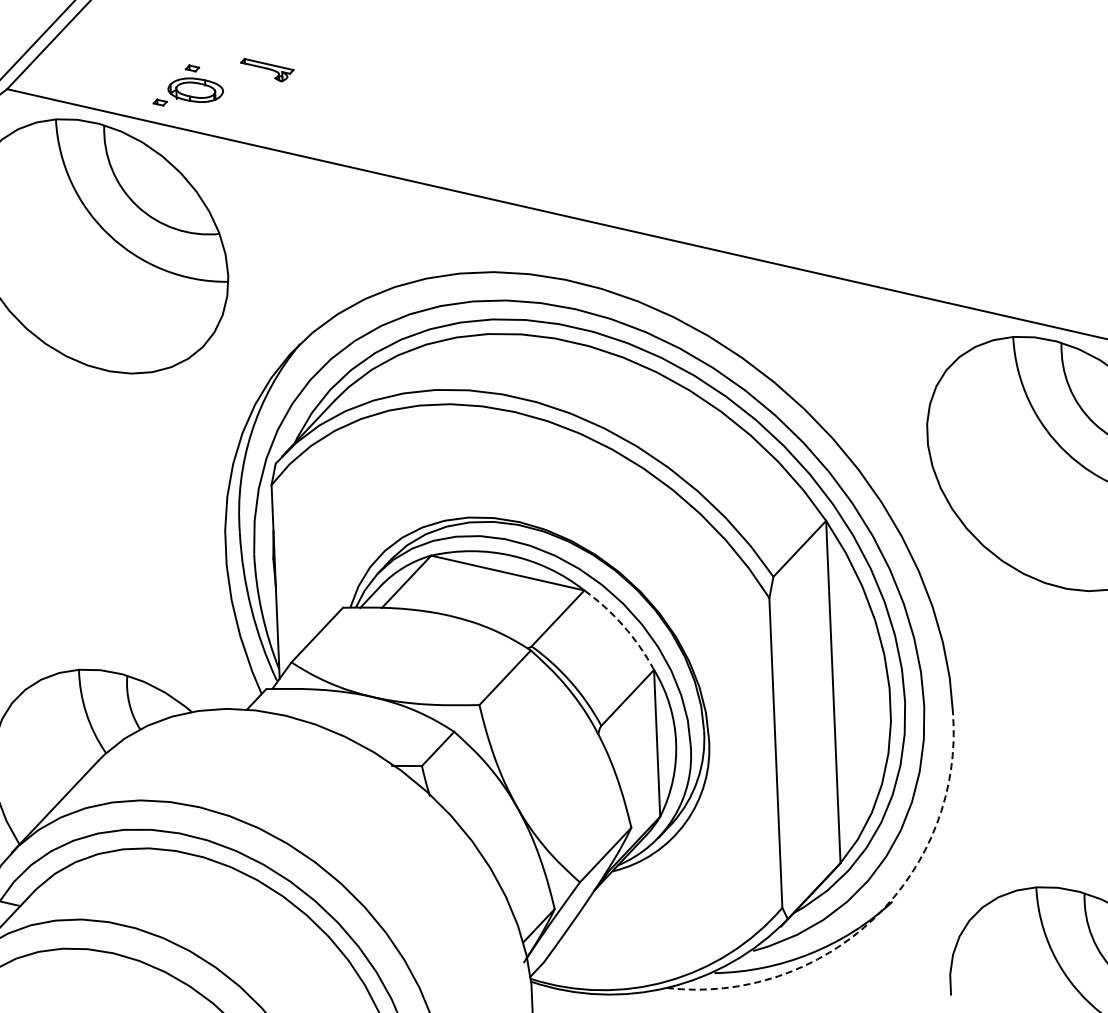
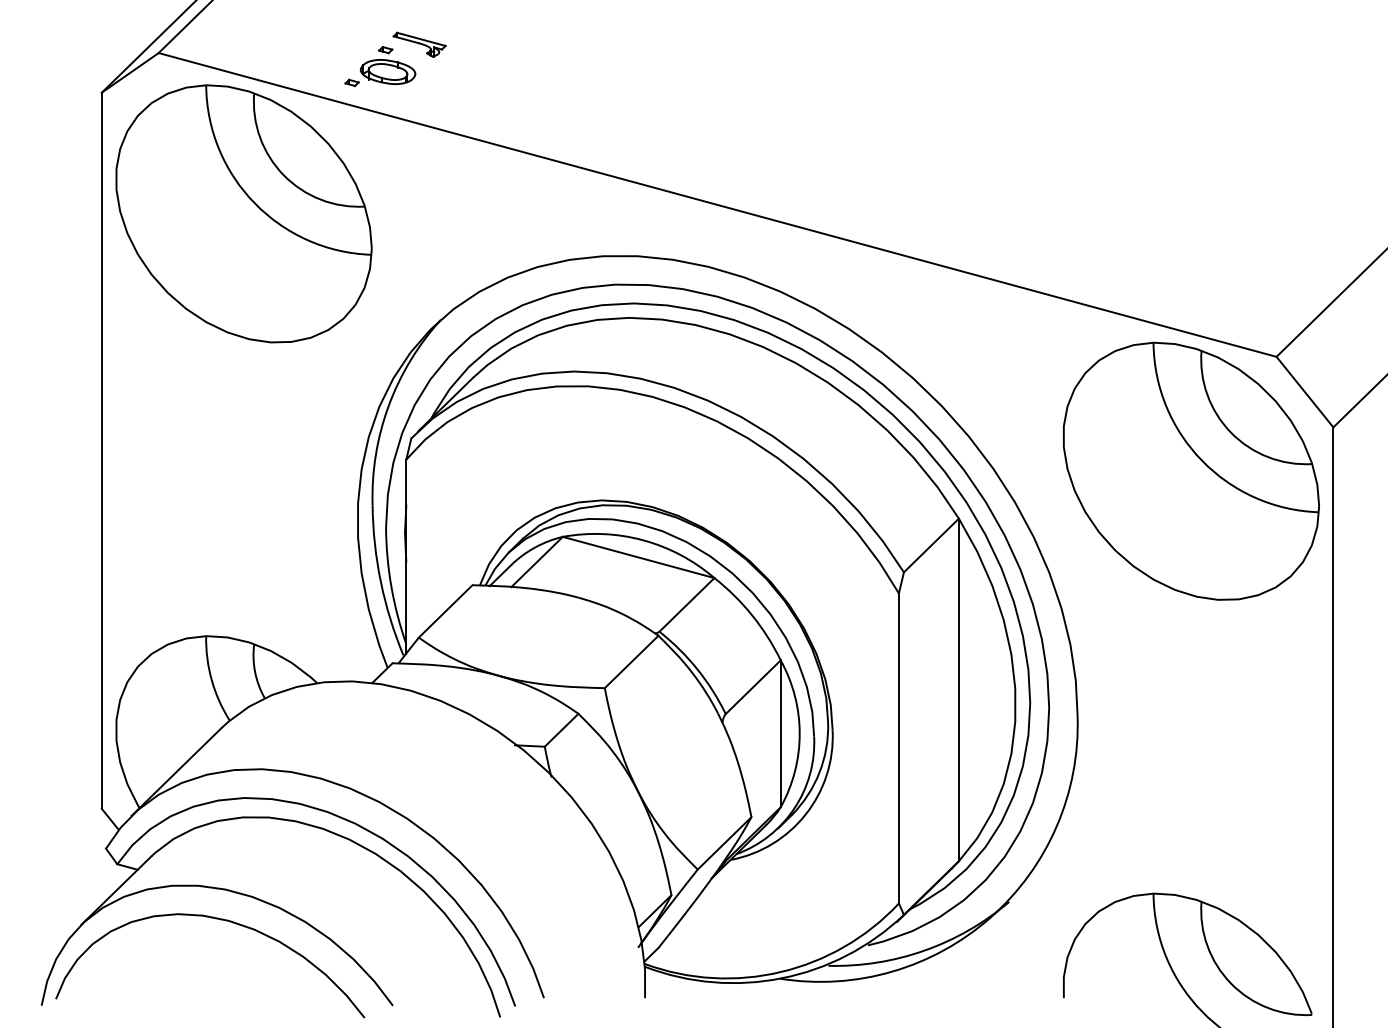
part: (187, 85) -> (380, 66), moved
arc: (623, 626) -> (752, 615), dashed -> solid
arc: (874, 918) -> (990, 917), dashed -> solid

